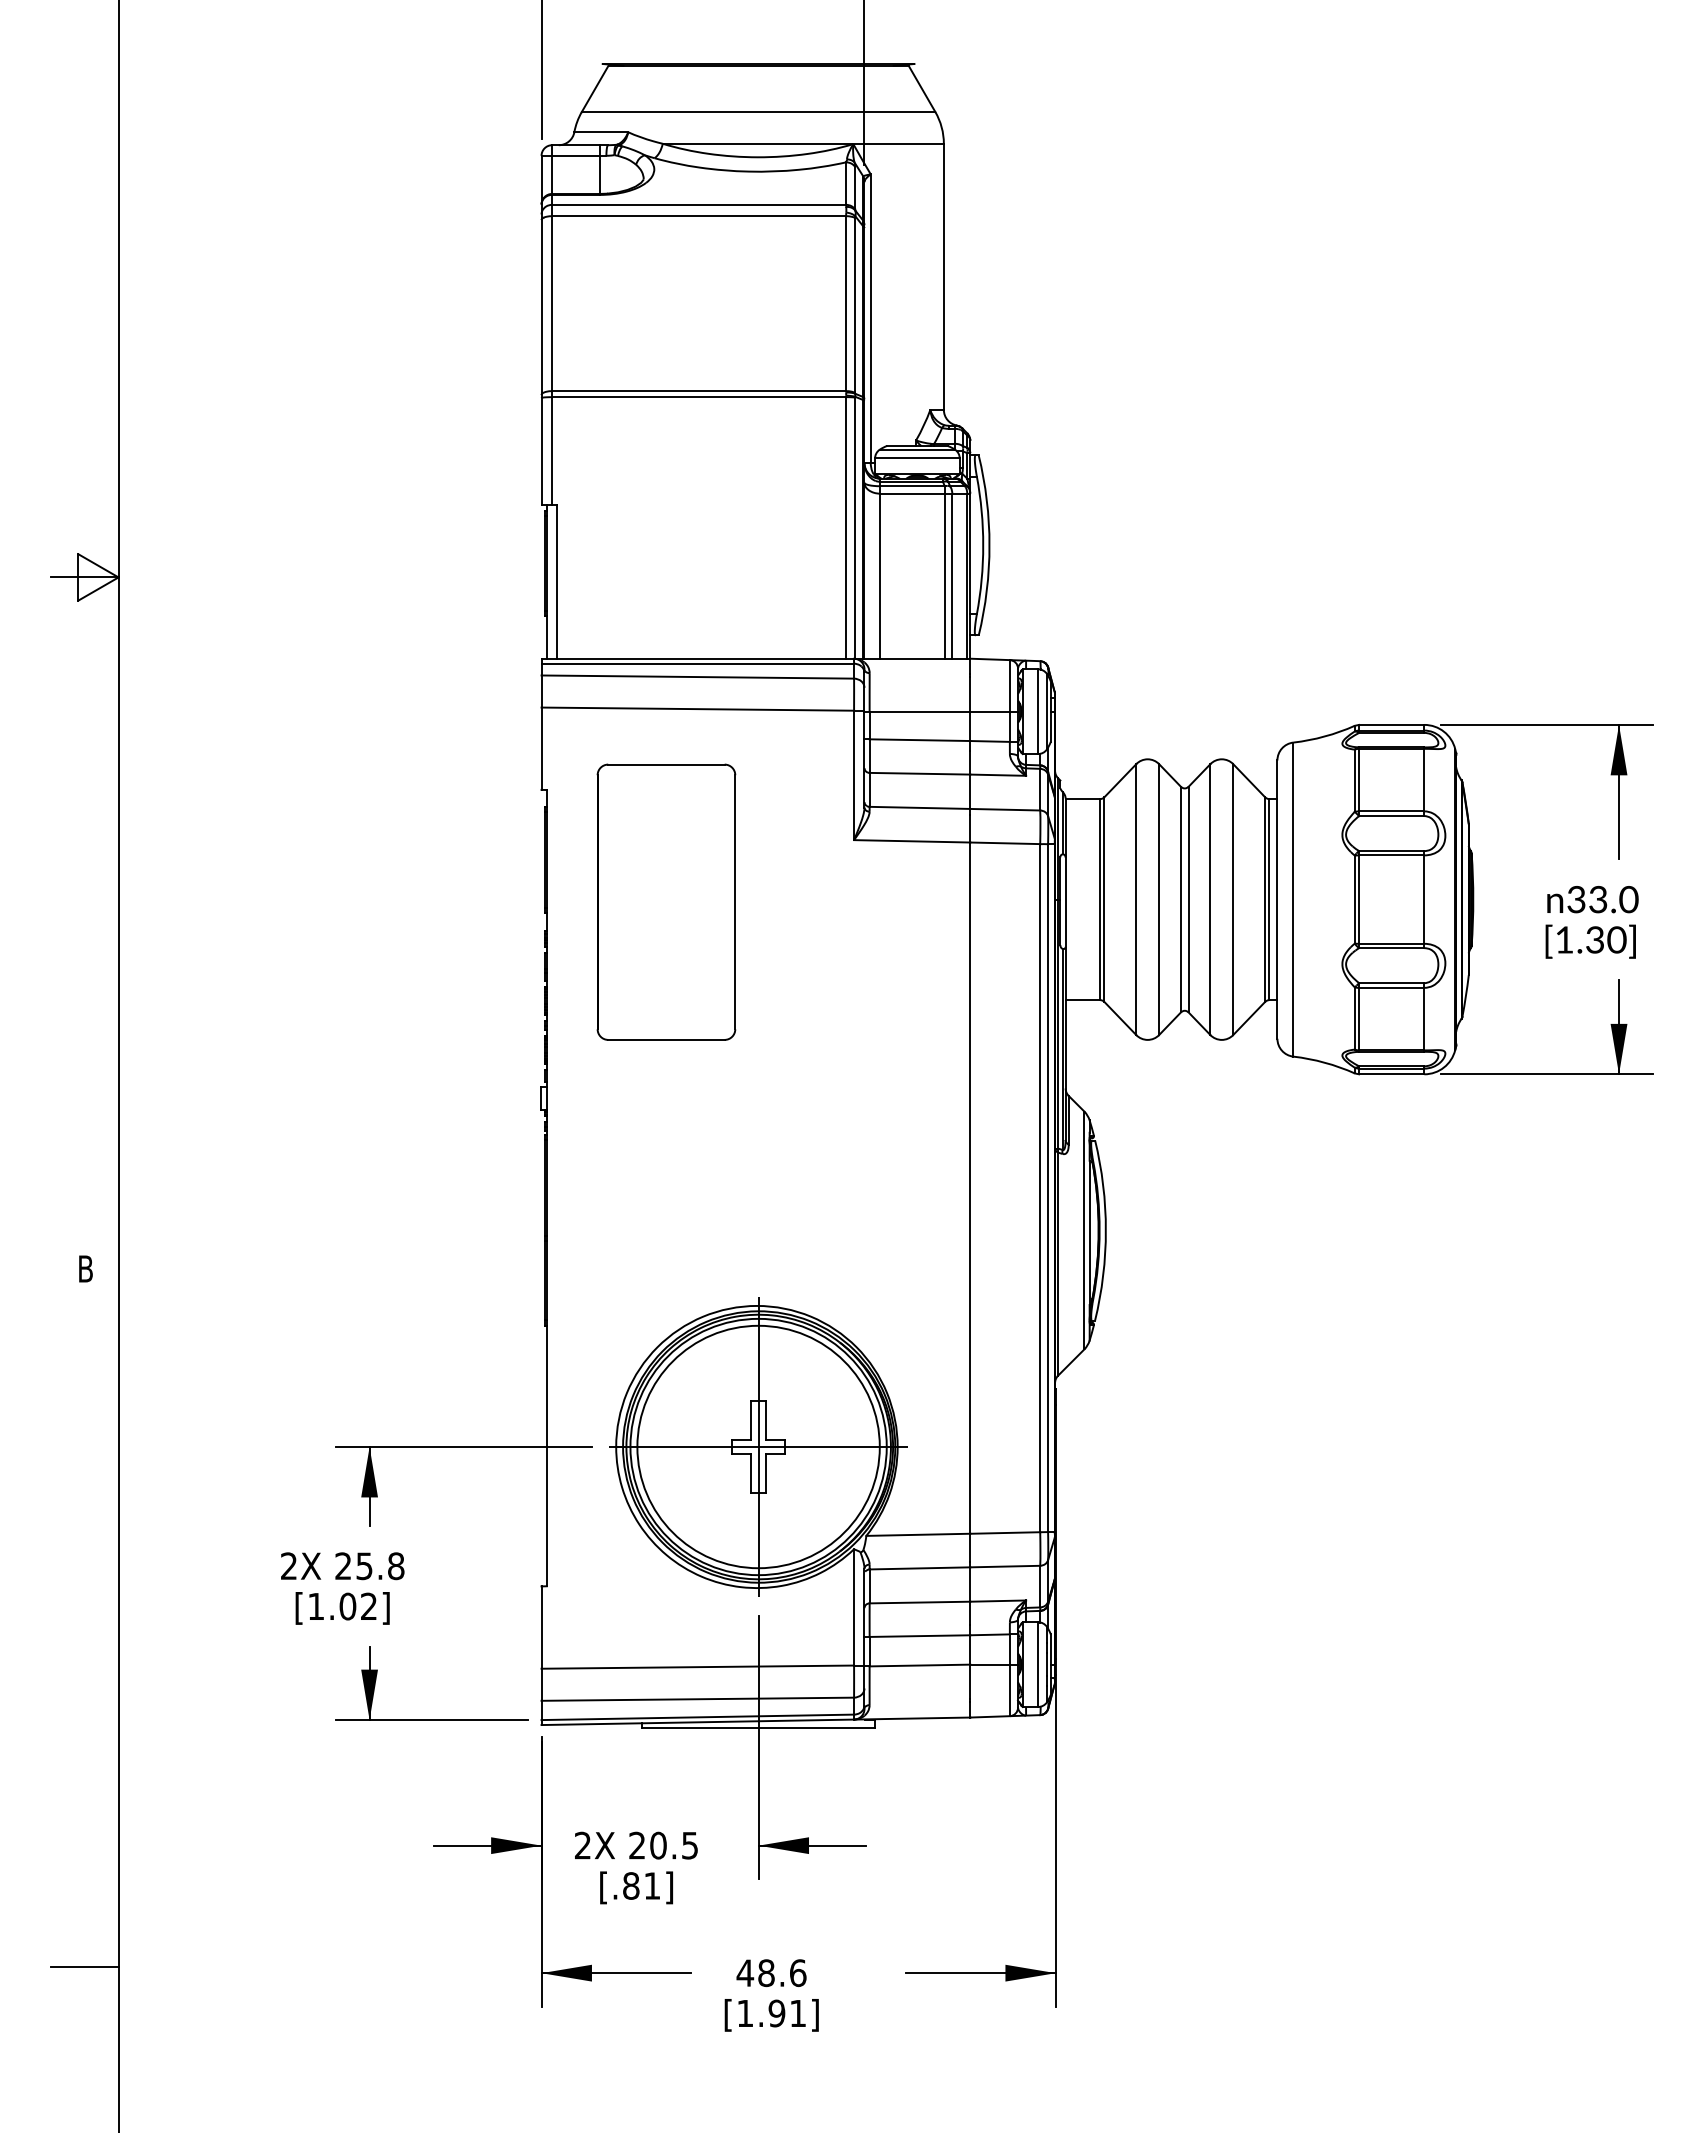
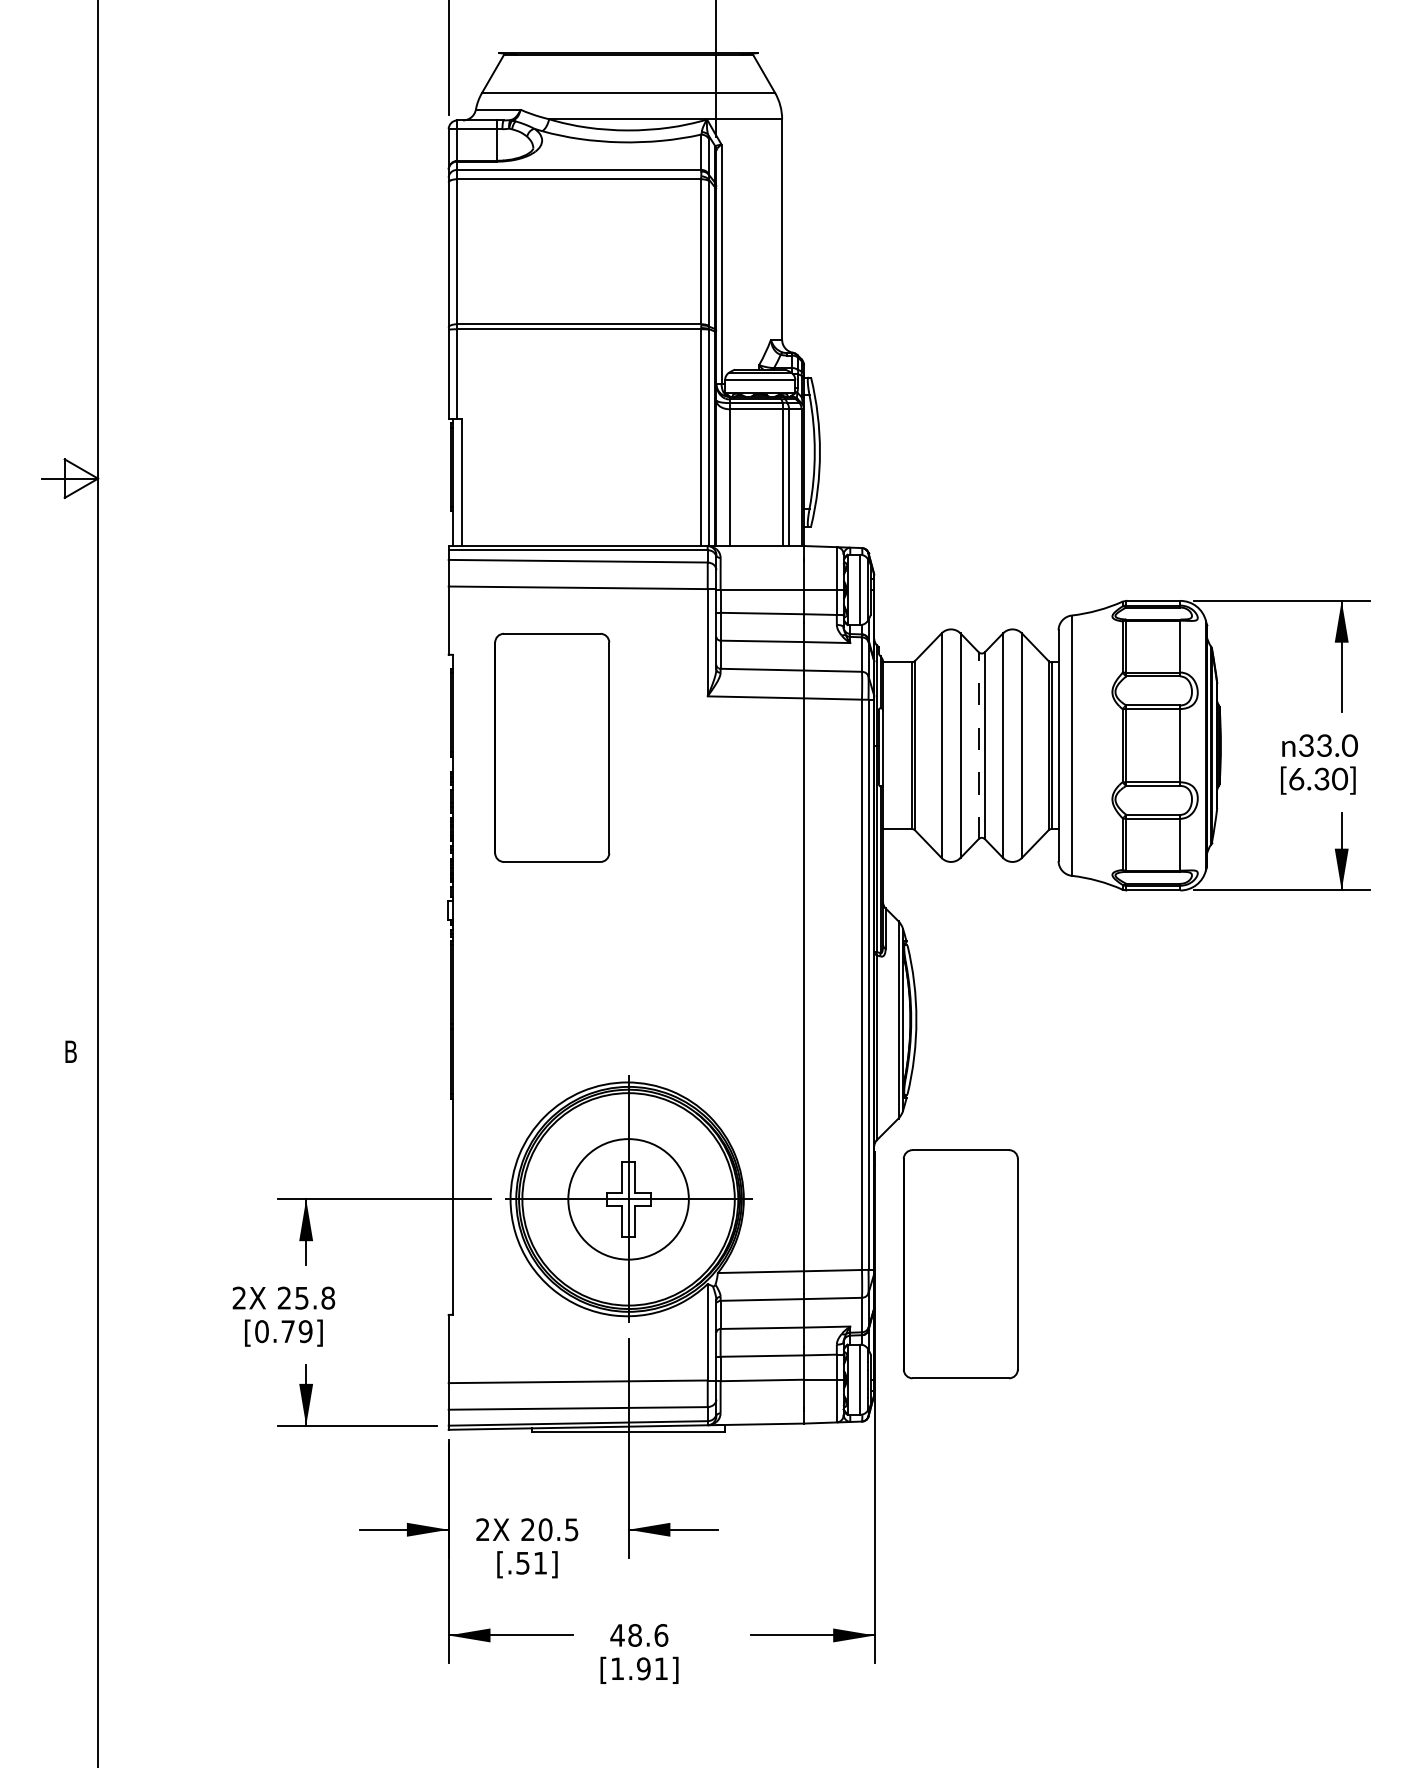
line: (1180, 899) -> (978, 745), solid -> dashed
text: (1564, 939) -> (1296, 778), [1.30] -> [6.30]
circle: (758, 1446) -> (628, 1198), size x0.6
part: (1159, 1524) -> (960, 1263), added
text: (342, 1606) -> (283, 1331), [1.02] -> [0.79]
text: (631, 1885) -> (523, 1562), [.81] -> [.51]
line: (84, 1966) -> (69, 1629), removed

